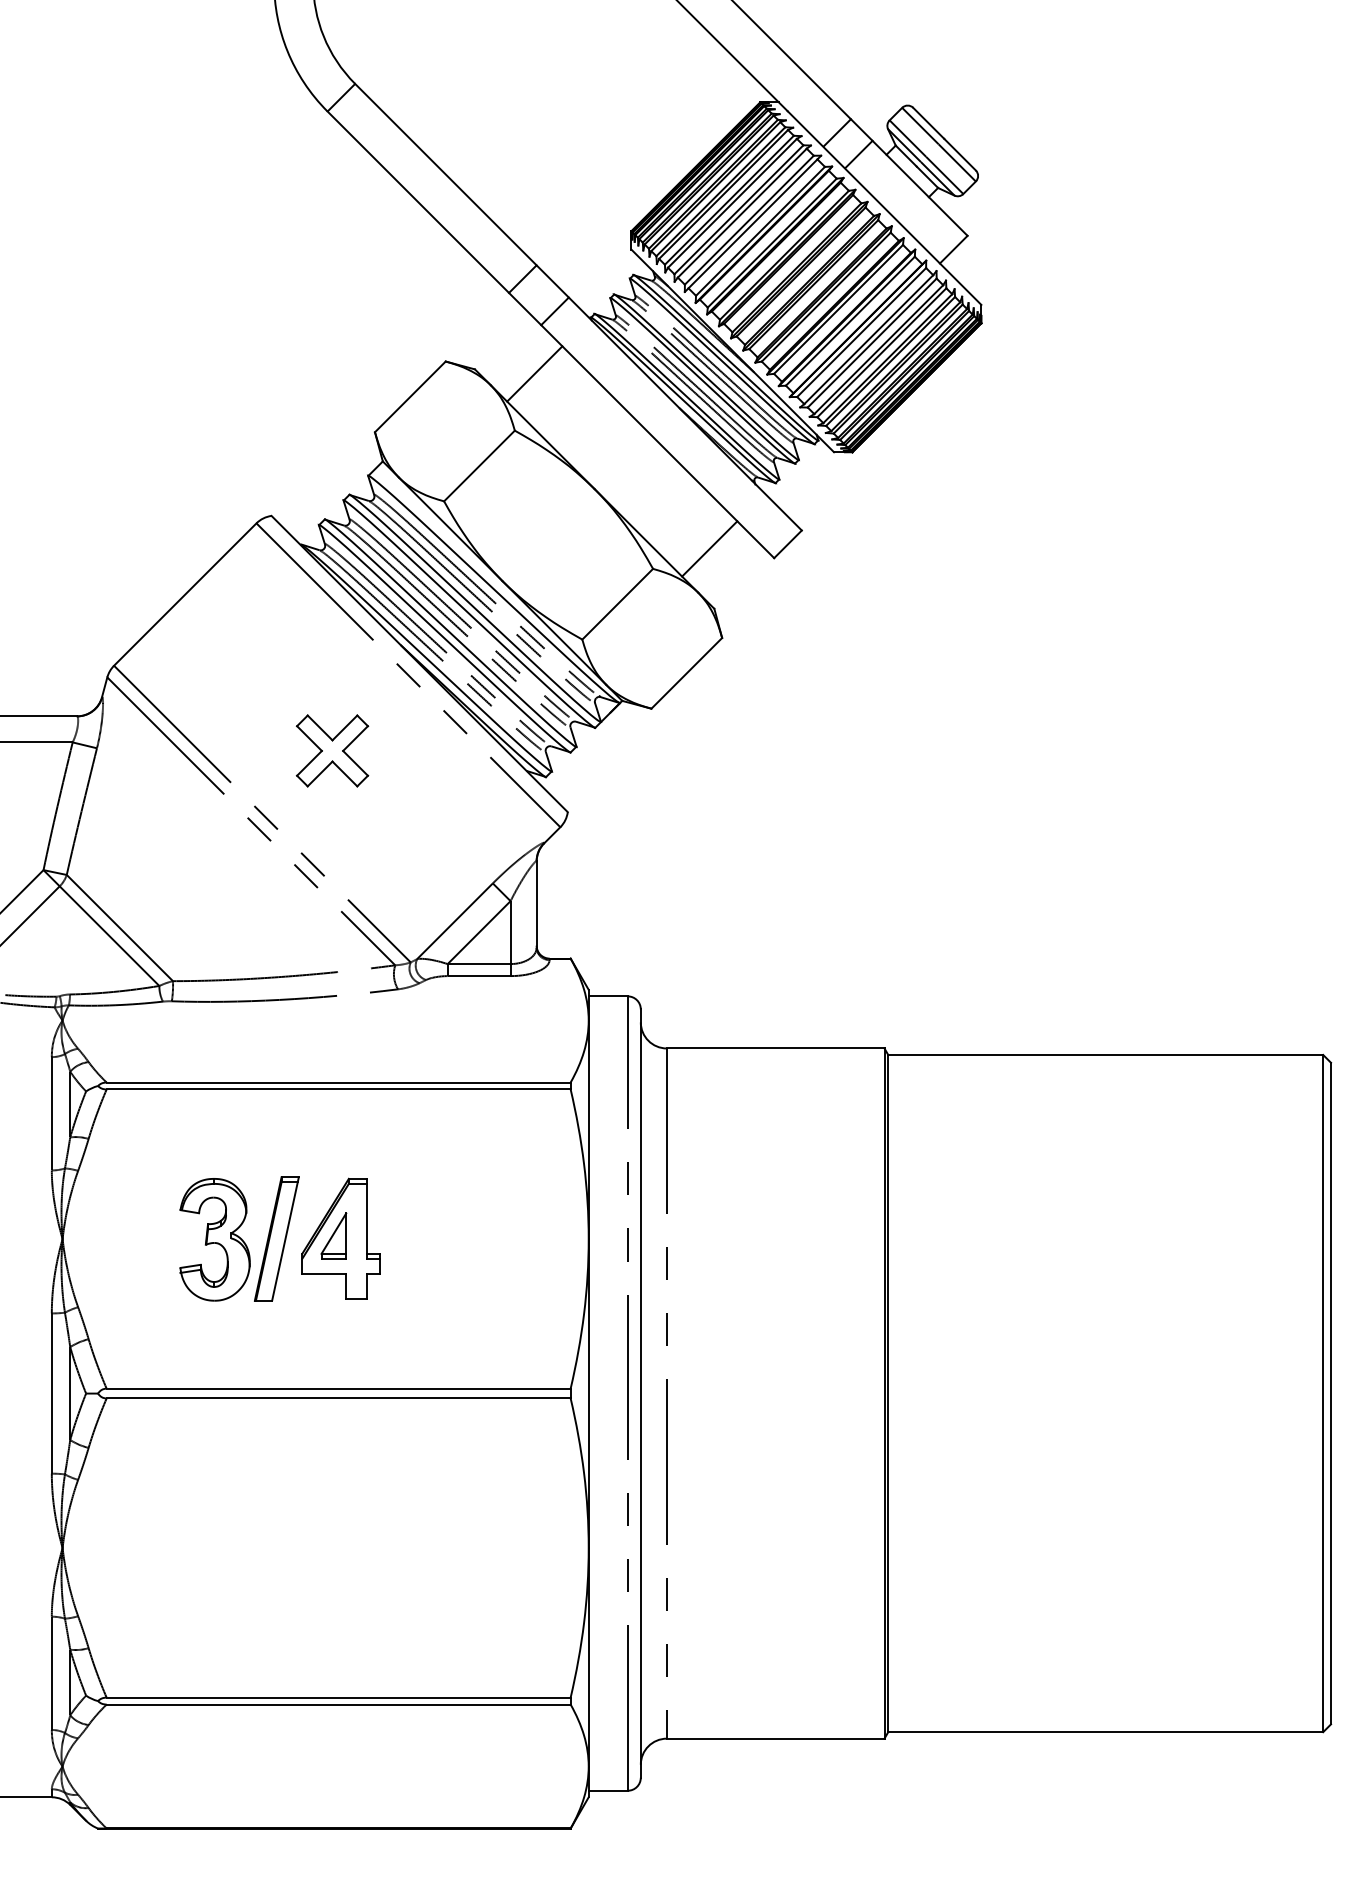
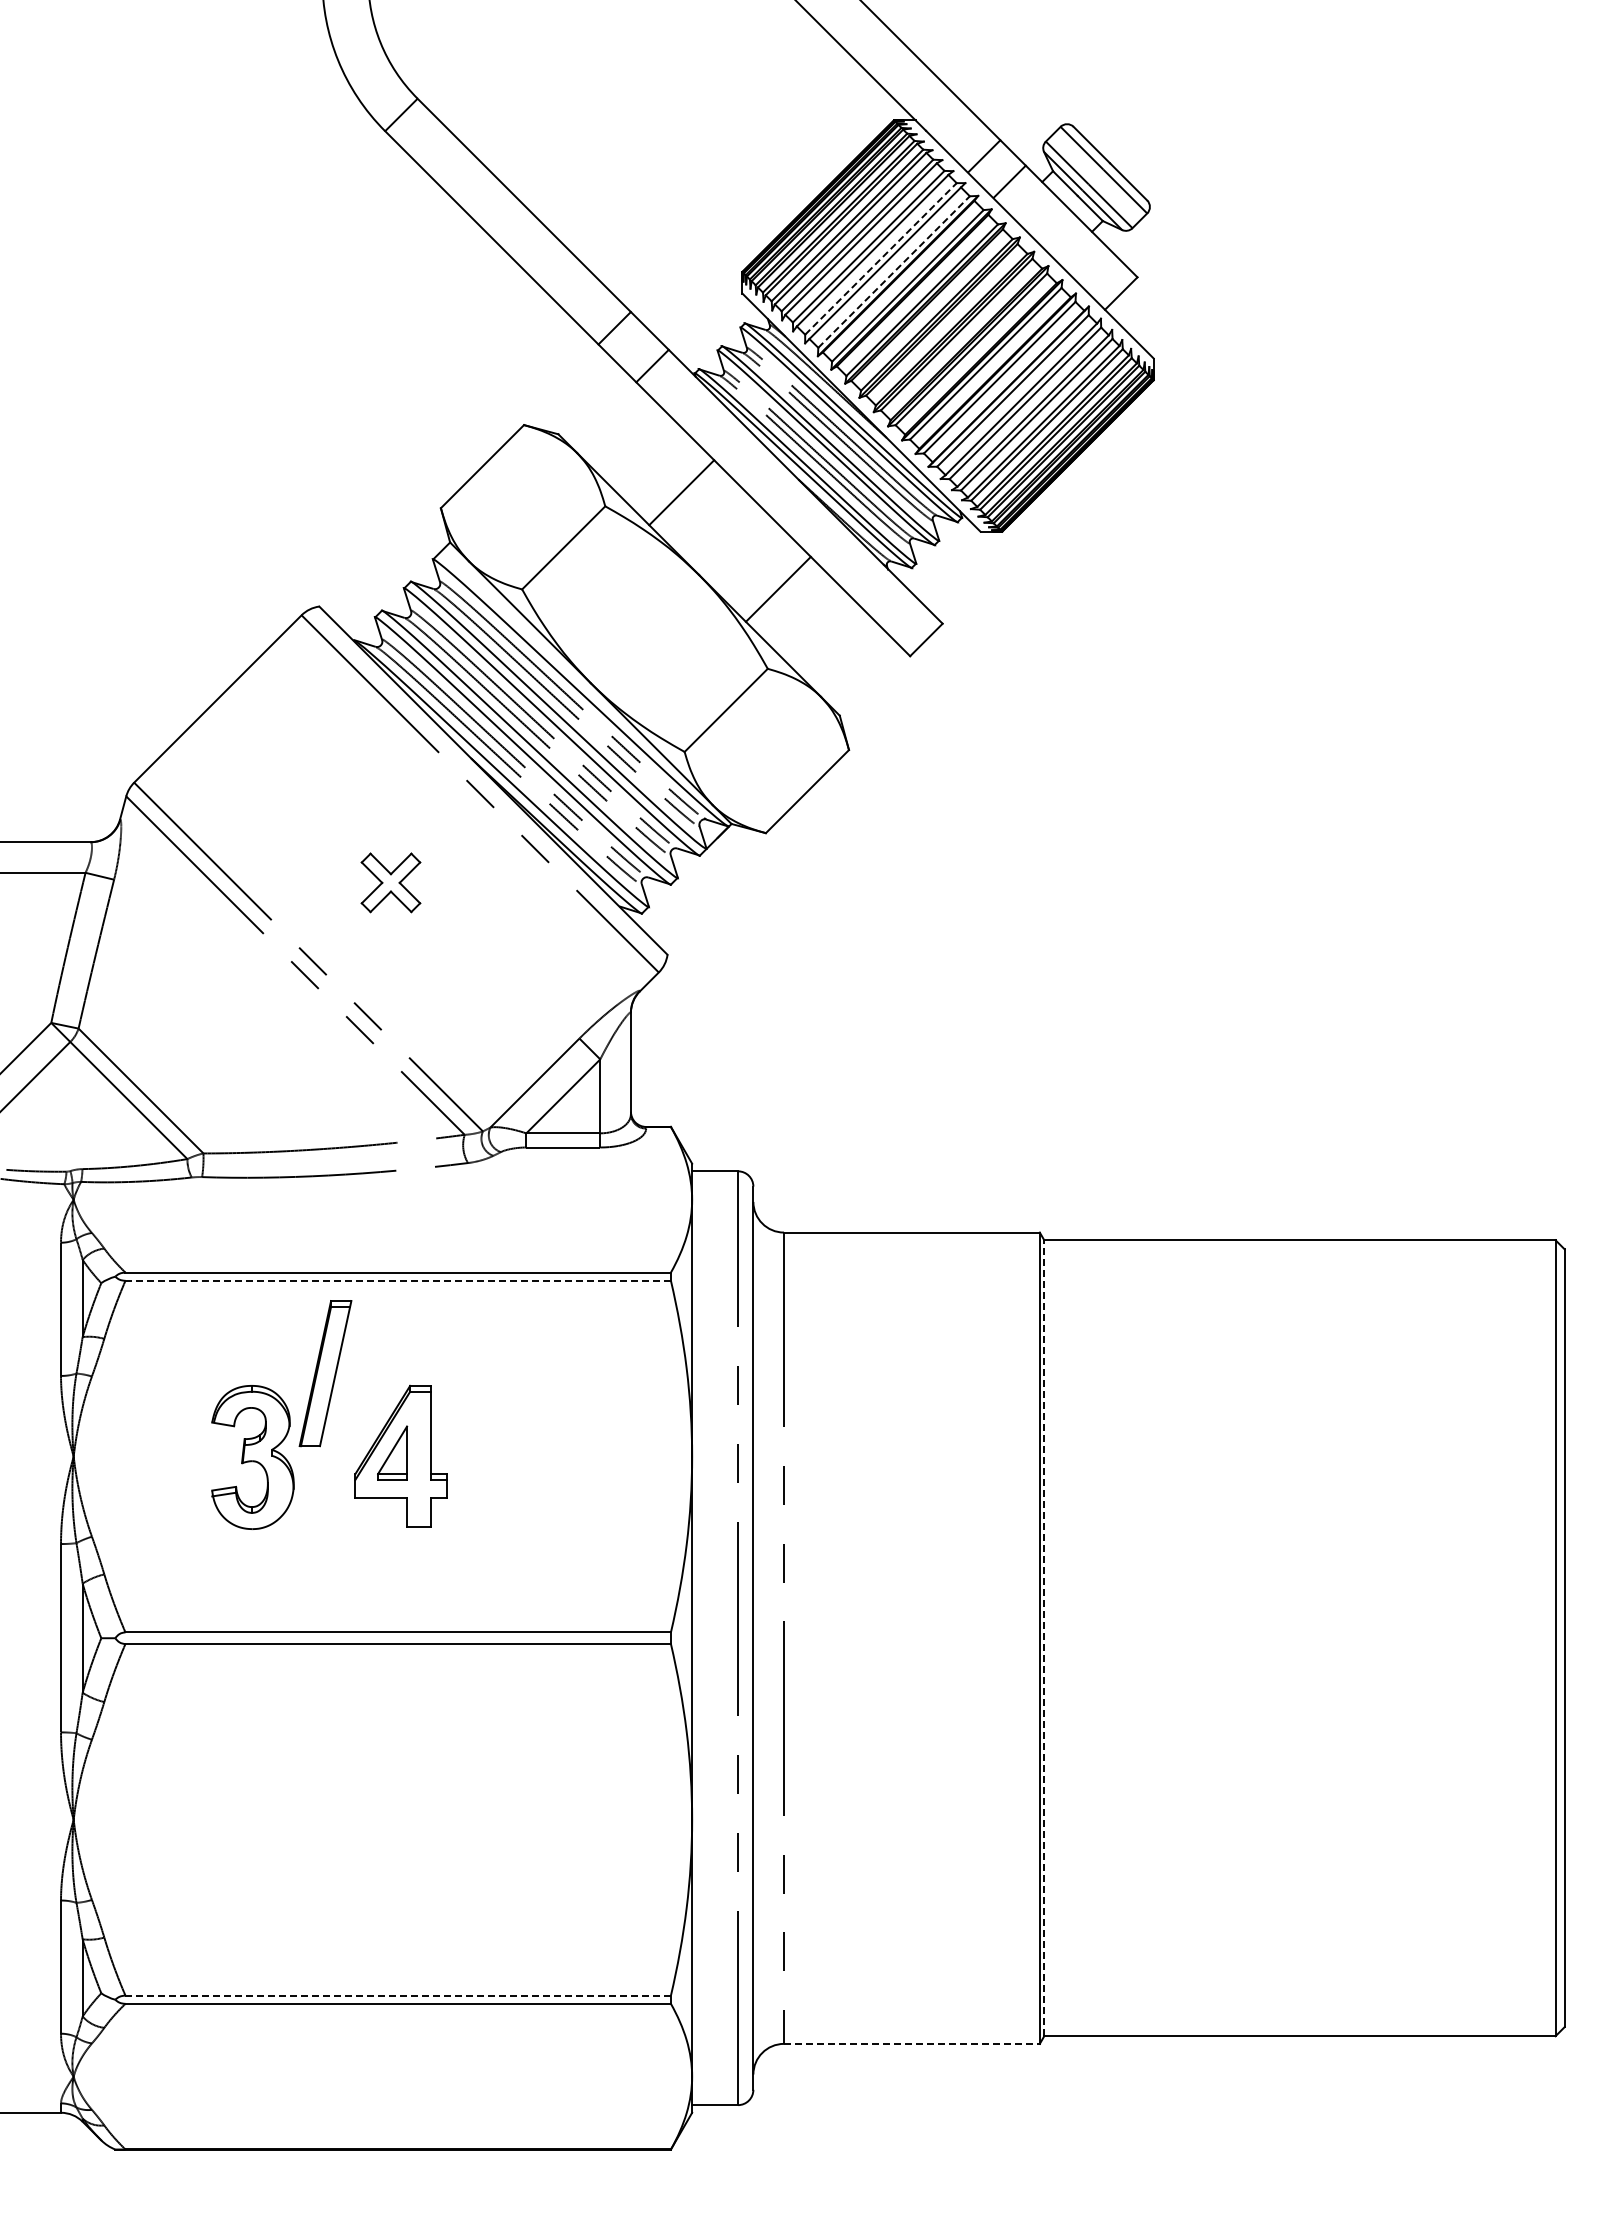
line: (749, 219) -> (881, 258), solid -> dashed
line: (760, 230) -> (894, 271), solid -> dashed
line: (534, 373) -> (681, 492), moved
line: (708, 548) -> (777, 588), moved
part: (332, 750) -> (390, 882), size x0.7
line: (338, 1089) -> (398, 1280), solid -> dashed
part: (276, 1238) -> (325, 1373), moved
line: (888, 1392) -> (1044, 1637), solid -> dashed
line: (338, 1697) -> (398, 1995), solid -> dashed
line: (775, 1738) -> (911, 2043), solid -> dashed

